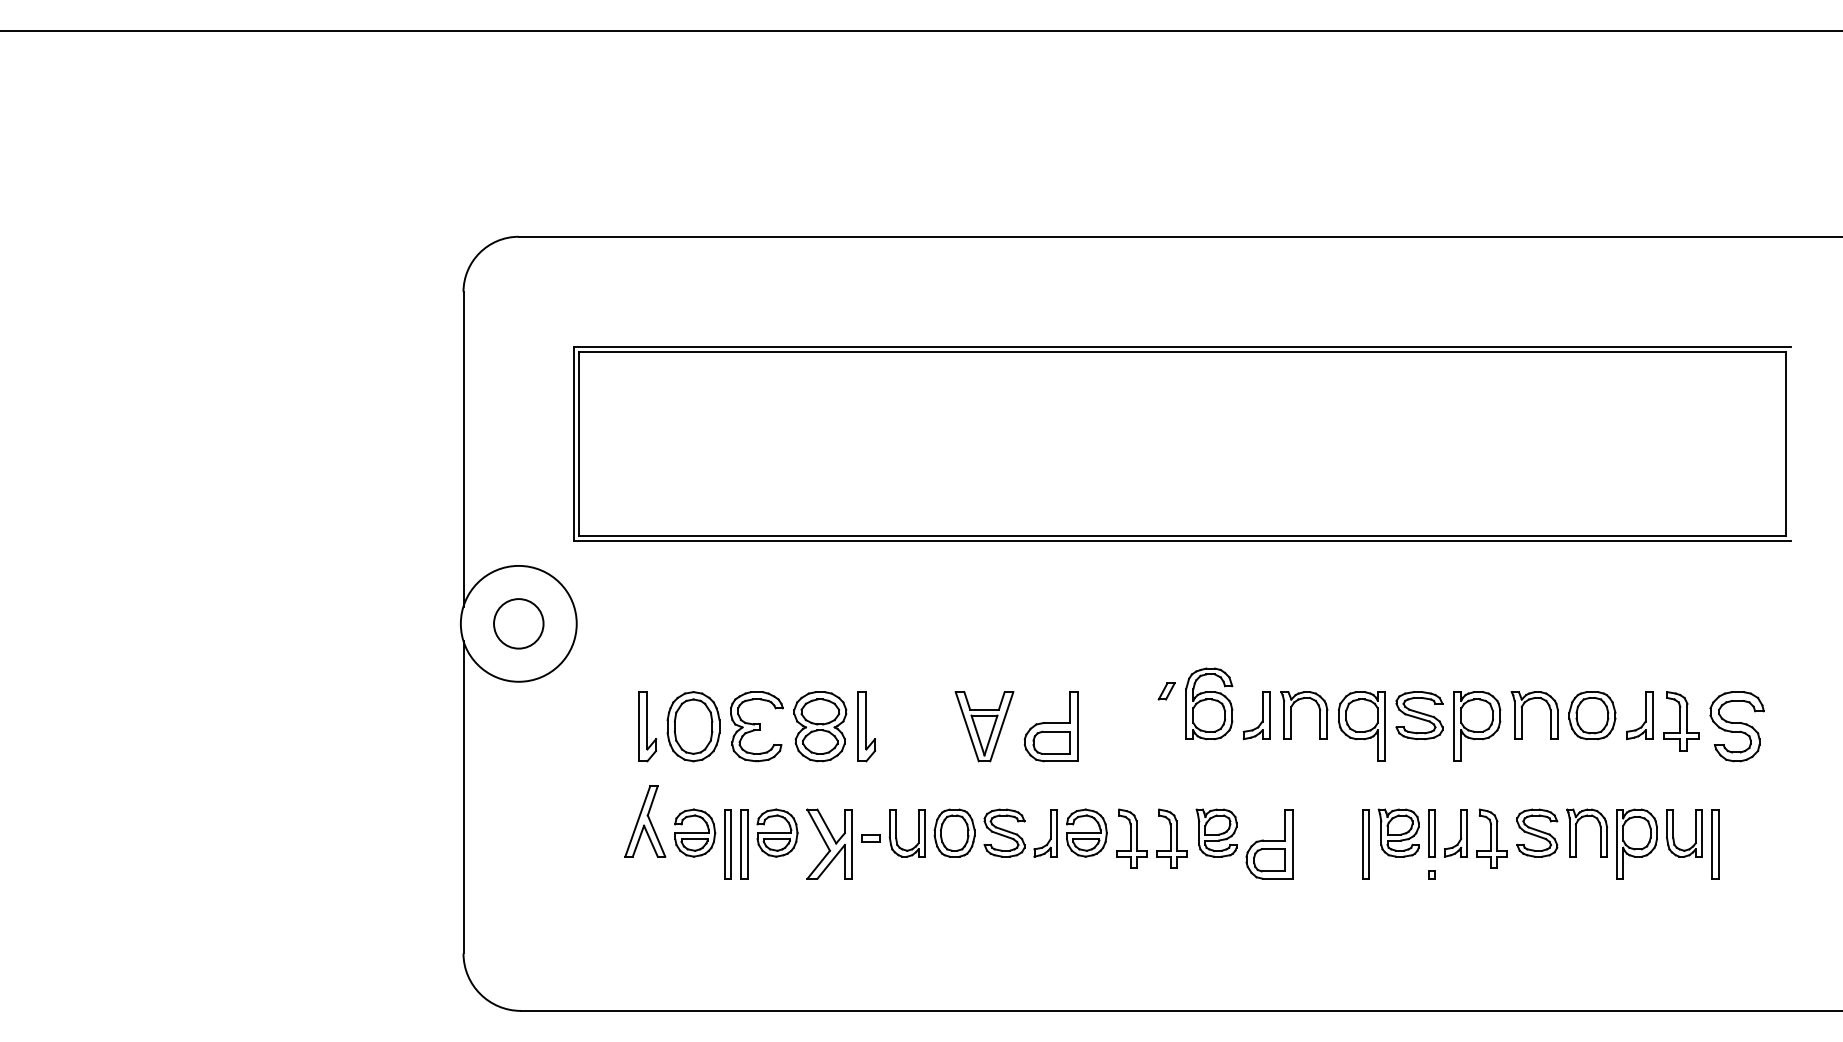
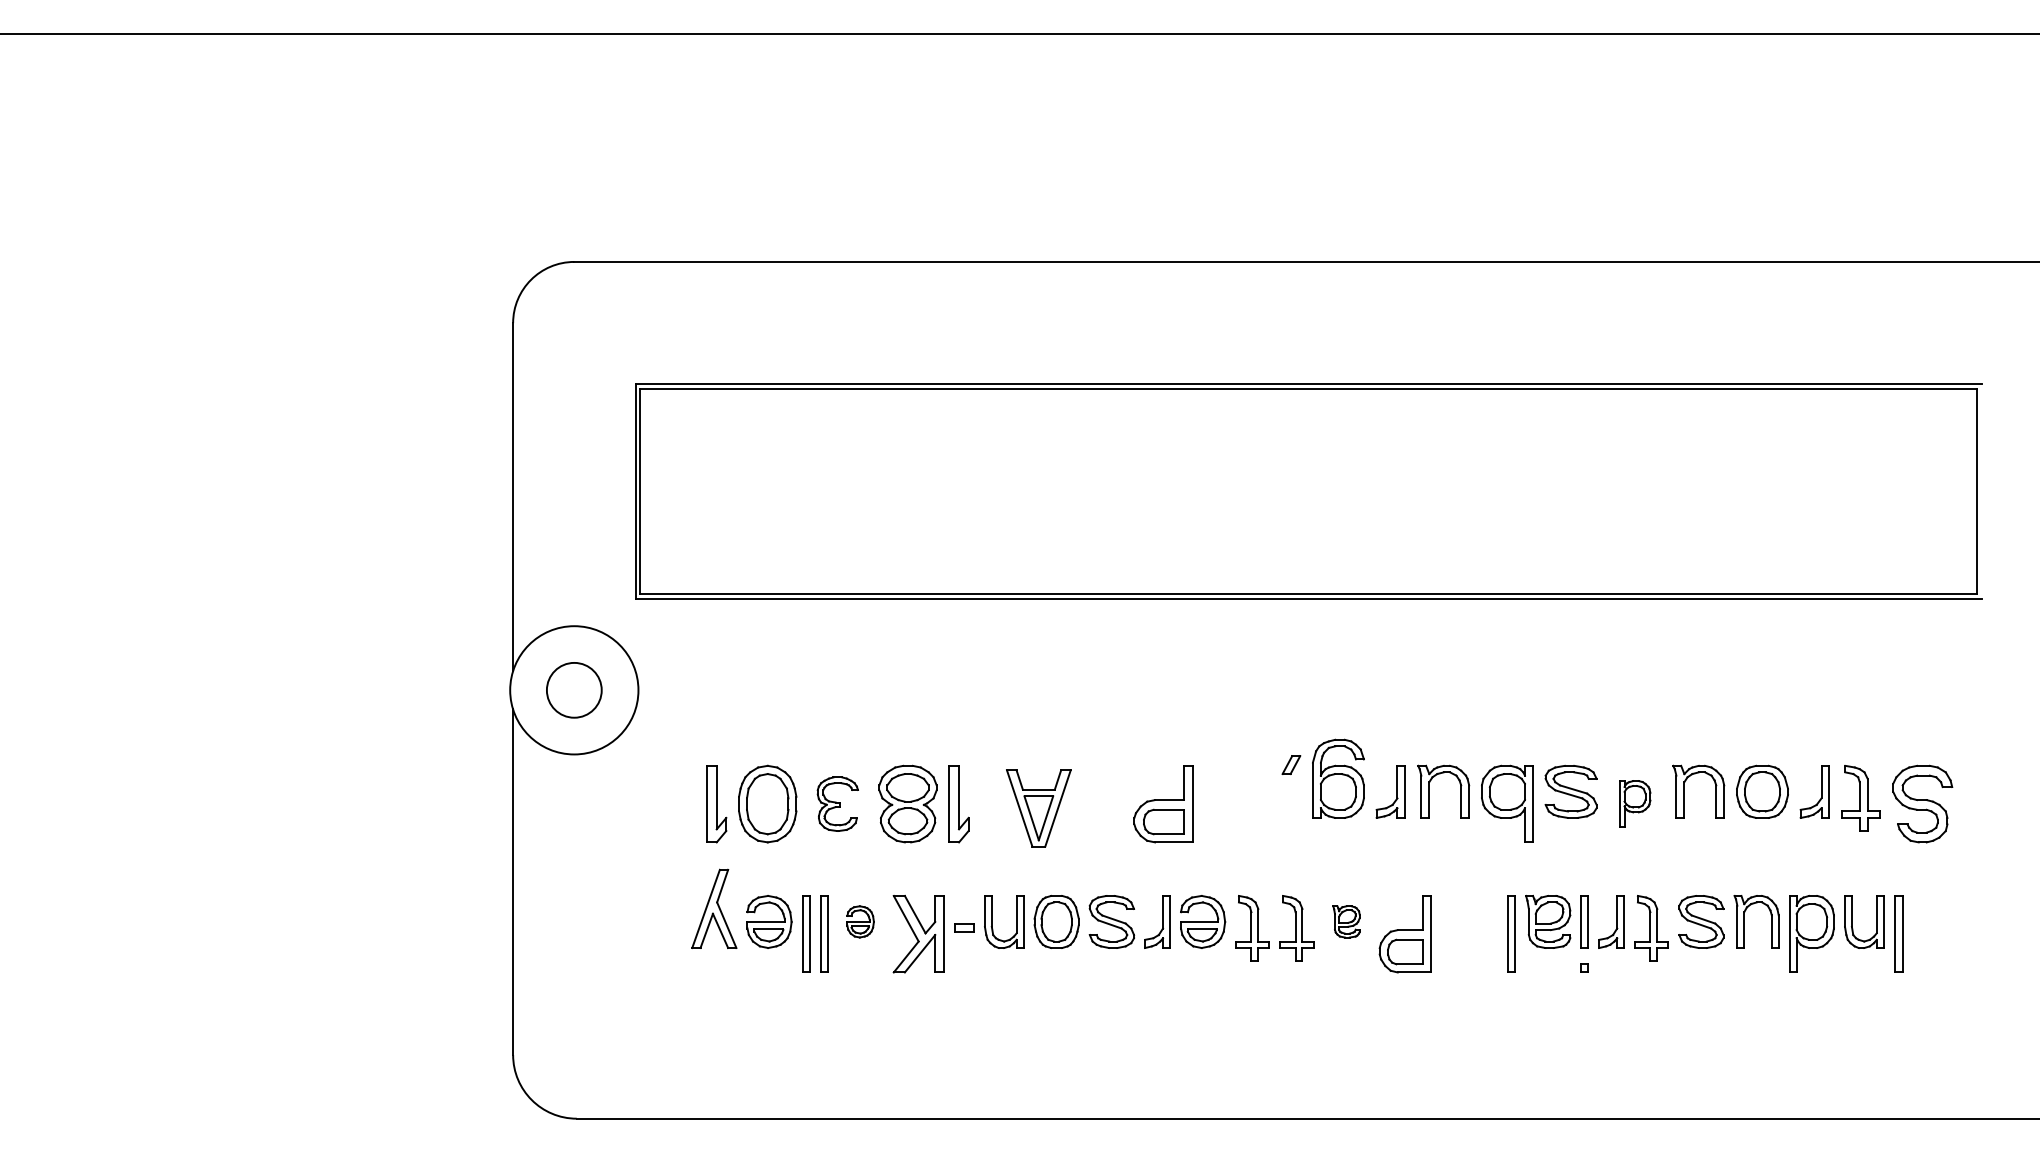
part: (756, 726) -> (837, 803), size x0.7
part: (984, 726) -> (1038, 808), moved
part: (1477, 726) -> (1635, 803), size x0.6
part: (777, 832) -> (860, 921), size x0.6
part: (1216, 832) -> (1346, 921), size x0.6

